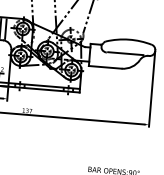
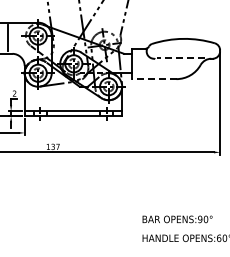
line: (5, 29) -> (14, 38), removed
line: (125, 53) -> (180, 58), solid -> dashed
line: (104, 67) -> (153, 79), solid -> dashed

